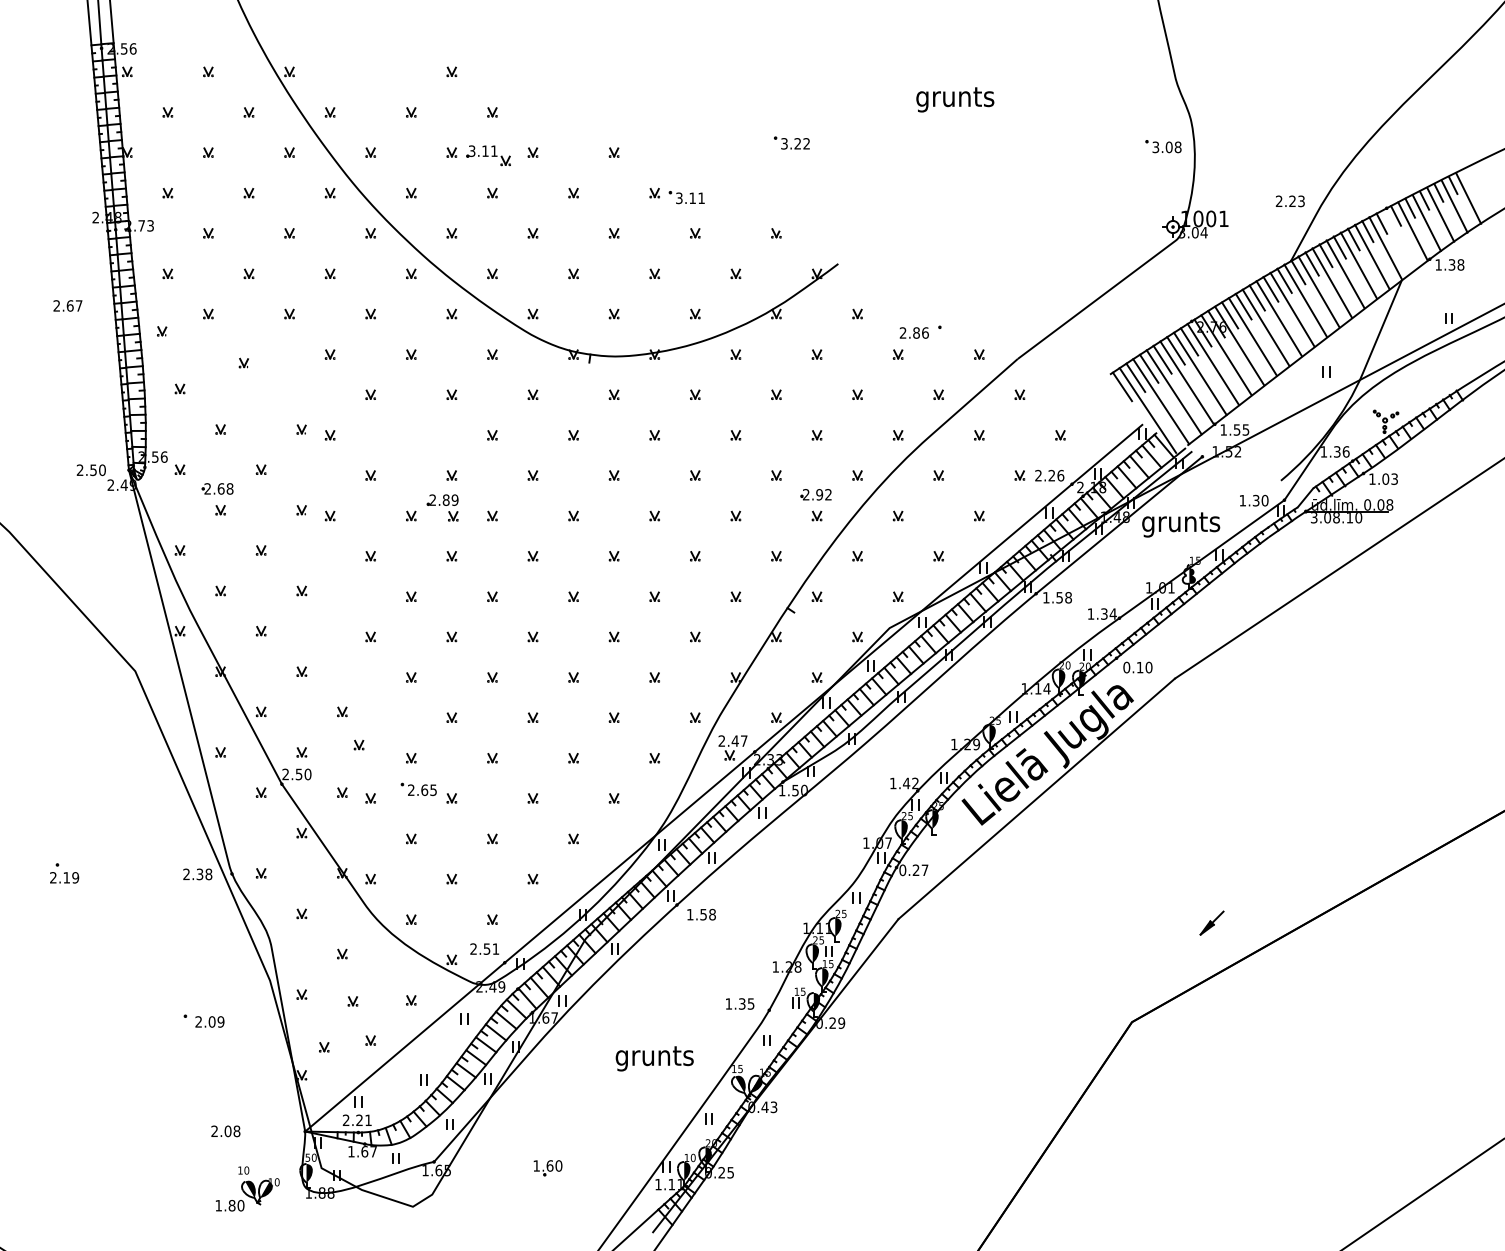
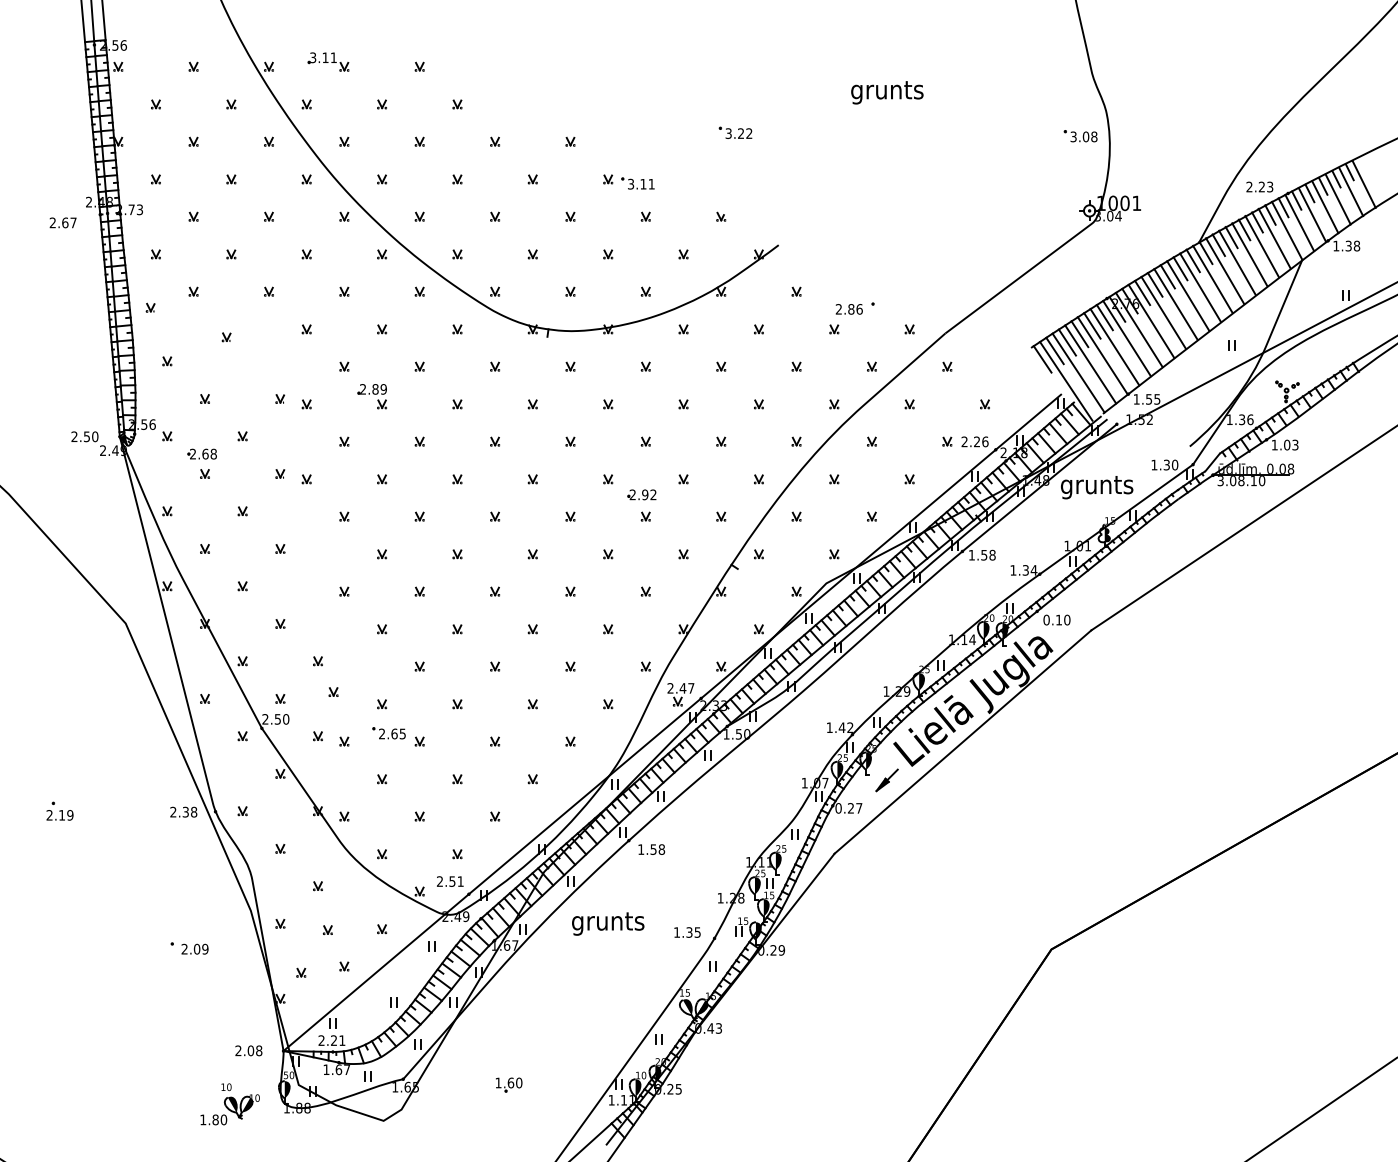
part: (488, 155) -> (328, 61), moved
text: (1289, 201) -> (1259, 187), moved
line: (1398, 239) -> (1299, 222), added
text: (67, 305) -> (62, 222), moved
part: (815, 494) -> (641, 494), moved
part: (442, 507) -> (372, 396), moved
part: (1211, 922) -> (886, 779), moved
text: (654, 1058) -> (607, 923), moved
text: (225, 1131) -> (248, 1050), moved

